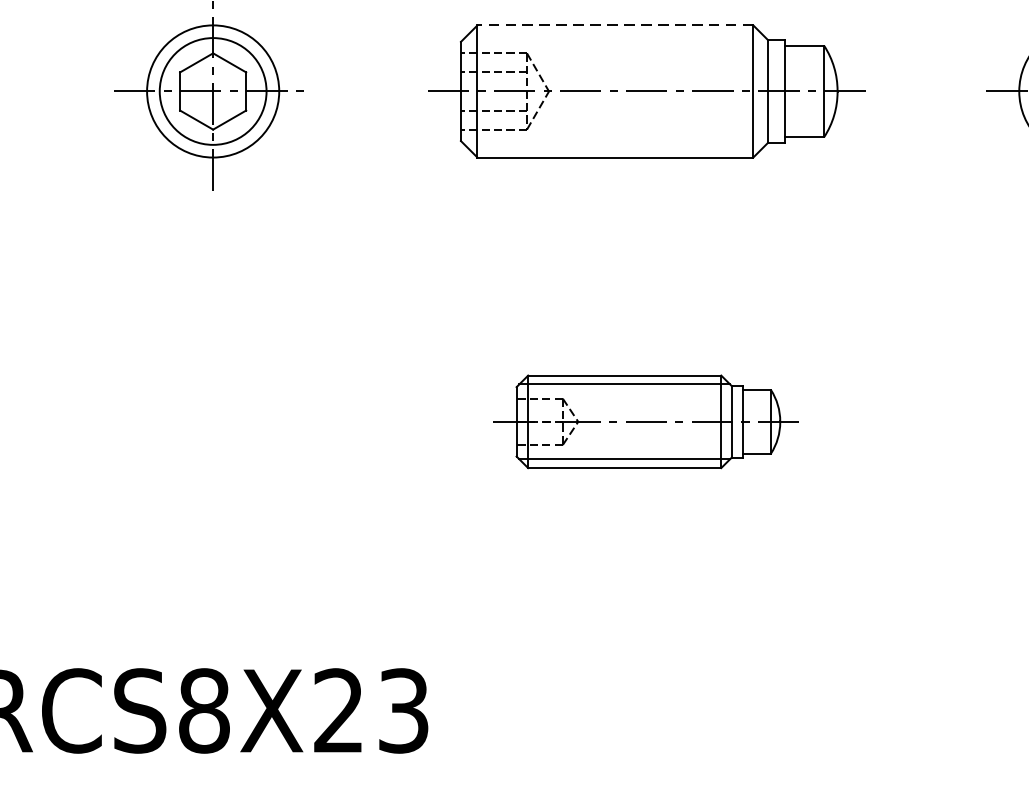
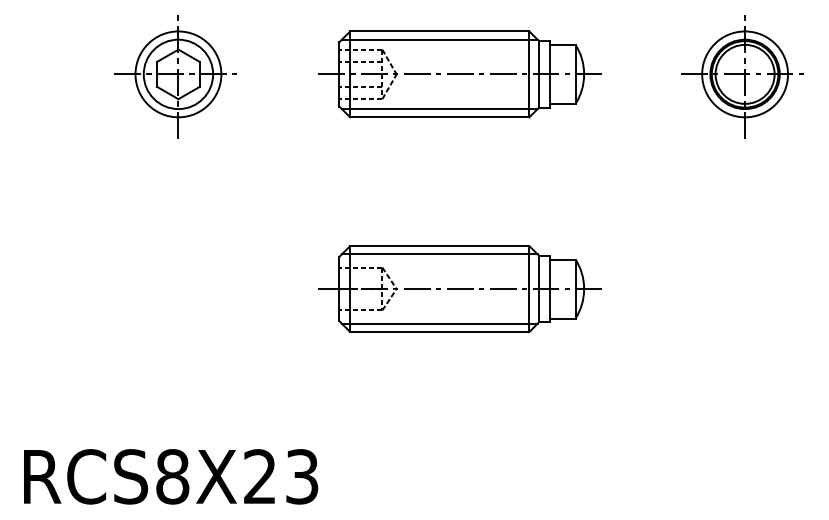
line: (614, 25) -> (439, 31), dashed -> solid
line: (614, 37) -> (439, 39), added
line: (614, 145) -> (439, 109), added
part: (645, 421) -> (459, 288), size x1.43

